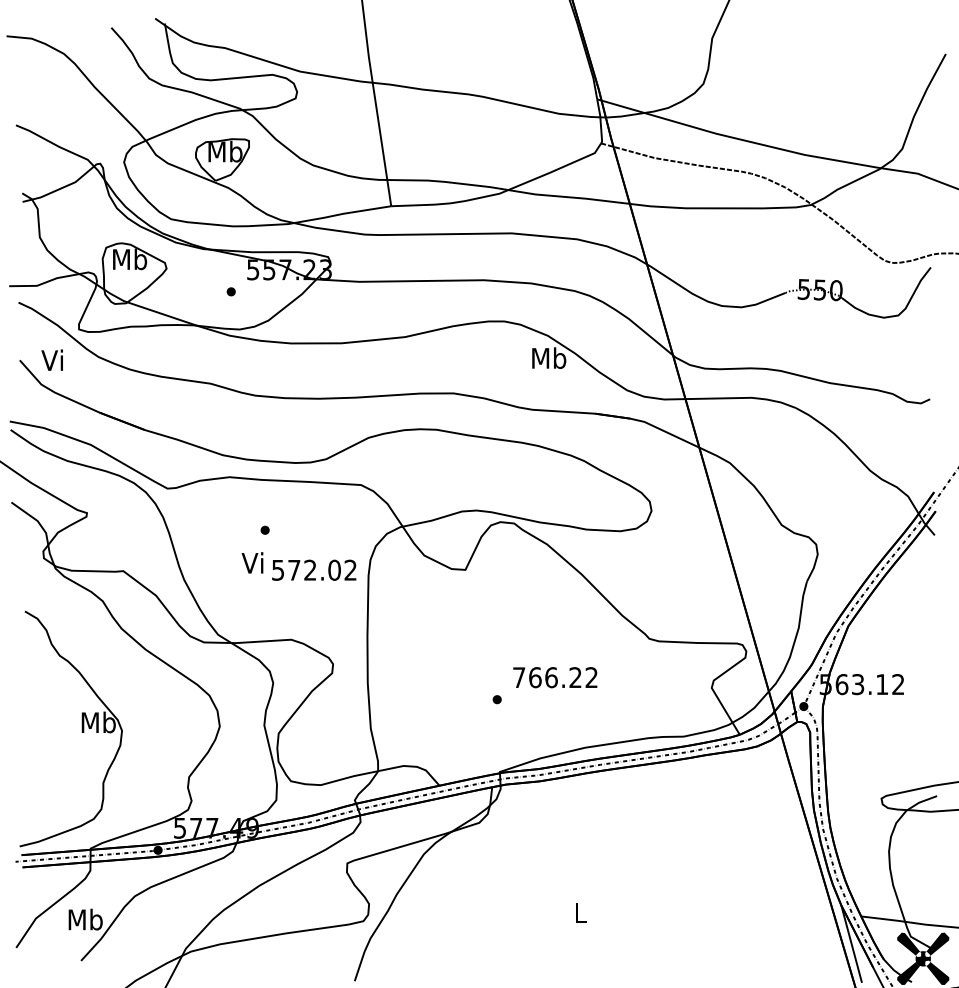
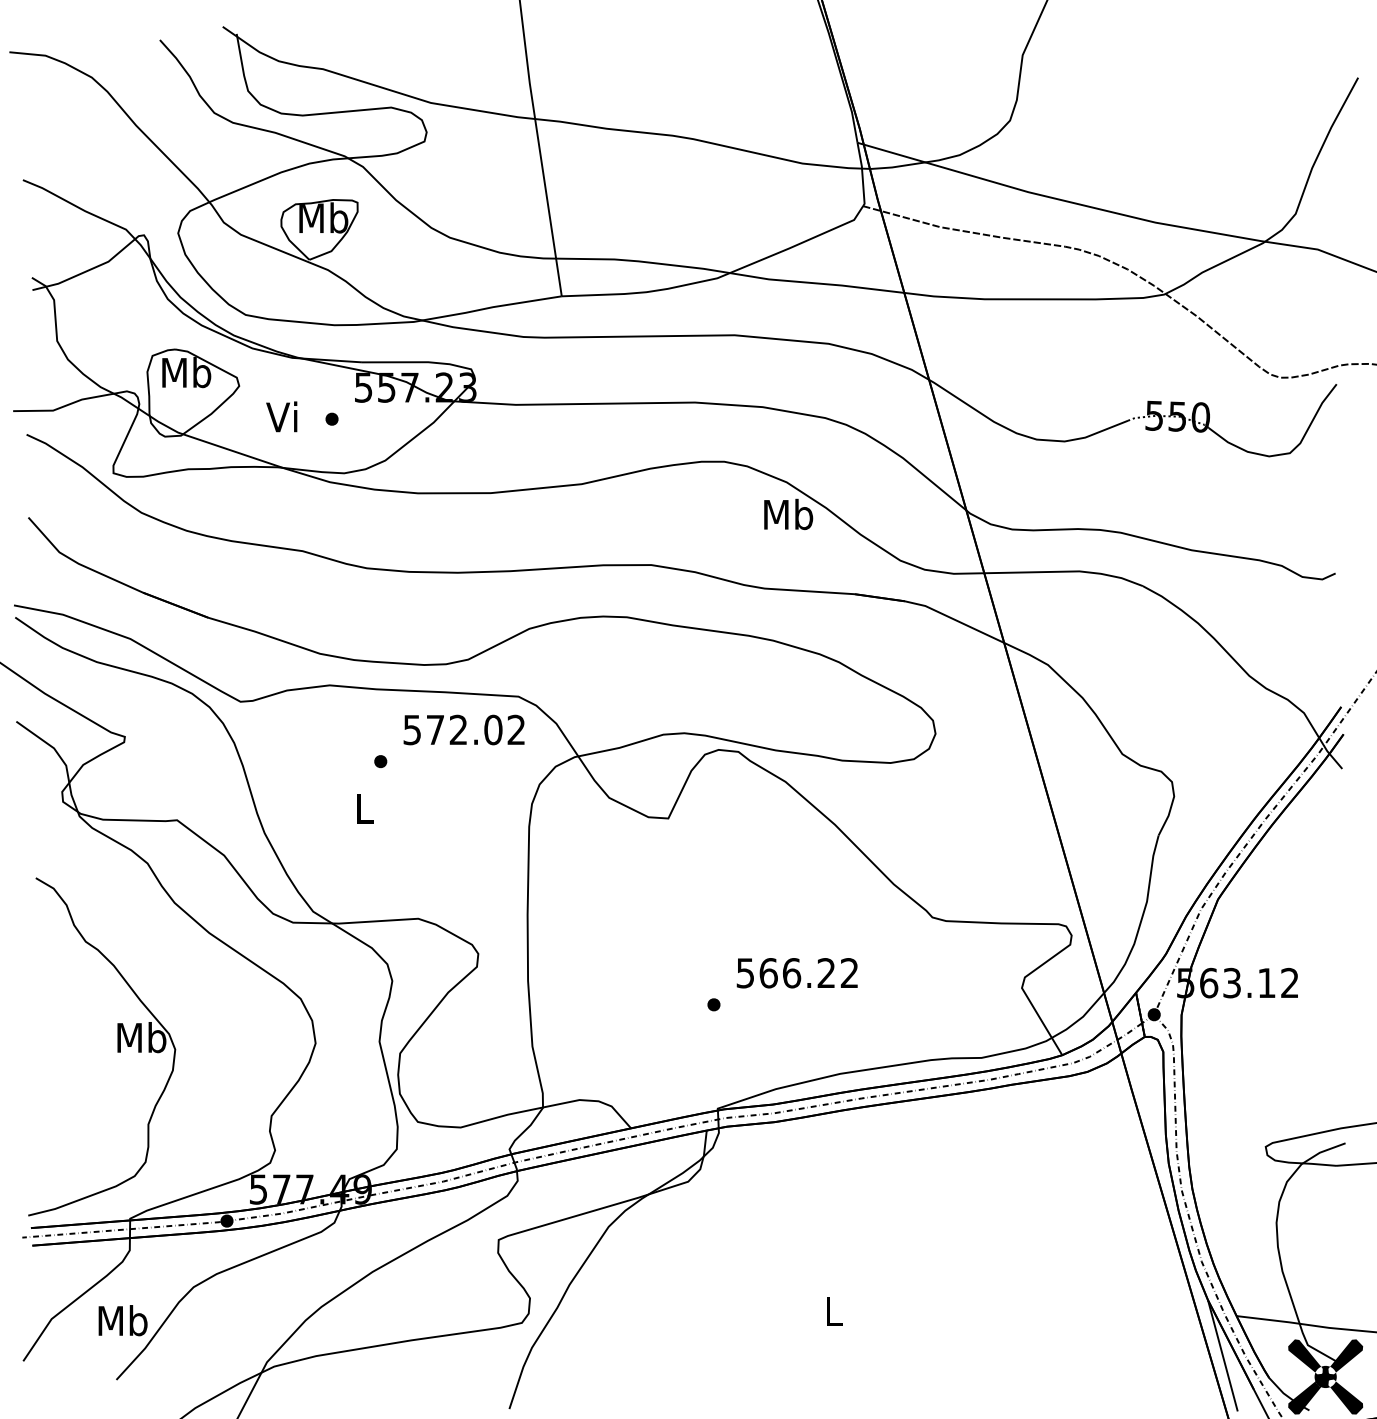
text: (51, 359) -> (280, 415), moved
text: (252, 562) -> (362, 807), Vi -> L
text: (314, 569) -> (464, 728), moved
text: (519, 677) -> (745, 972), 766.22 -> 566.22

